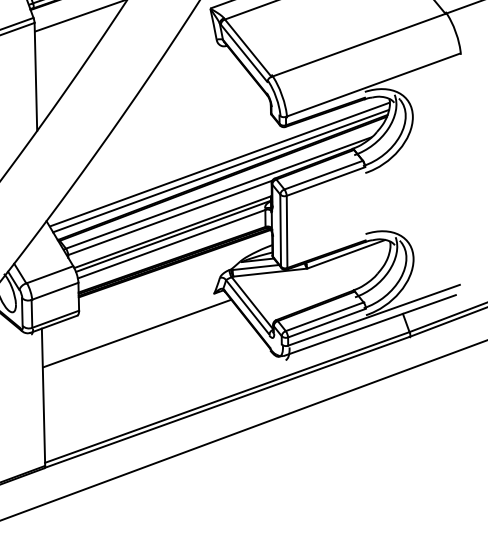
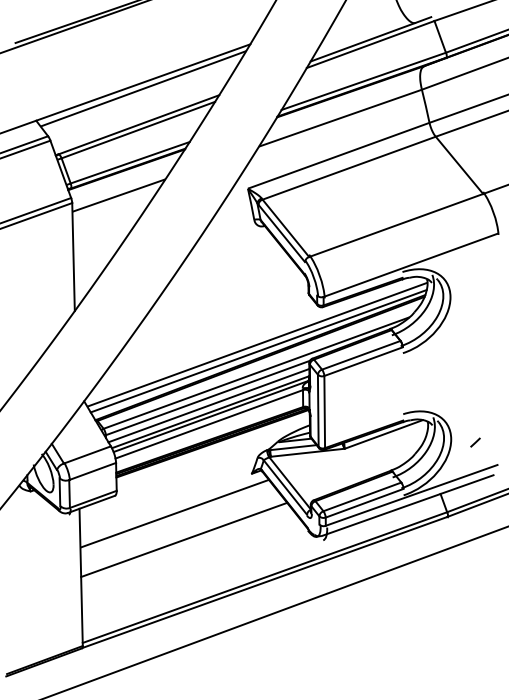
line: (170, 225) -> (208, 405), added
line: (437, 262) -> (475, 442), added
line: (146, 359) -> (184, 539), added

